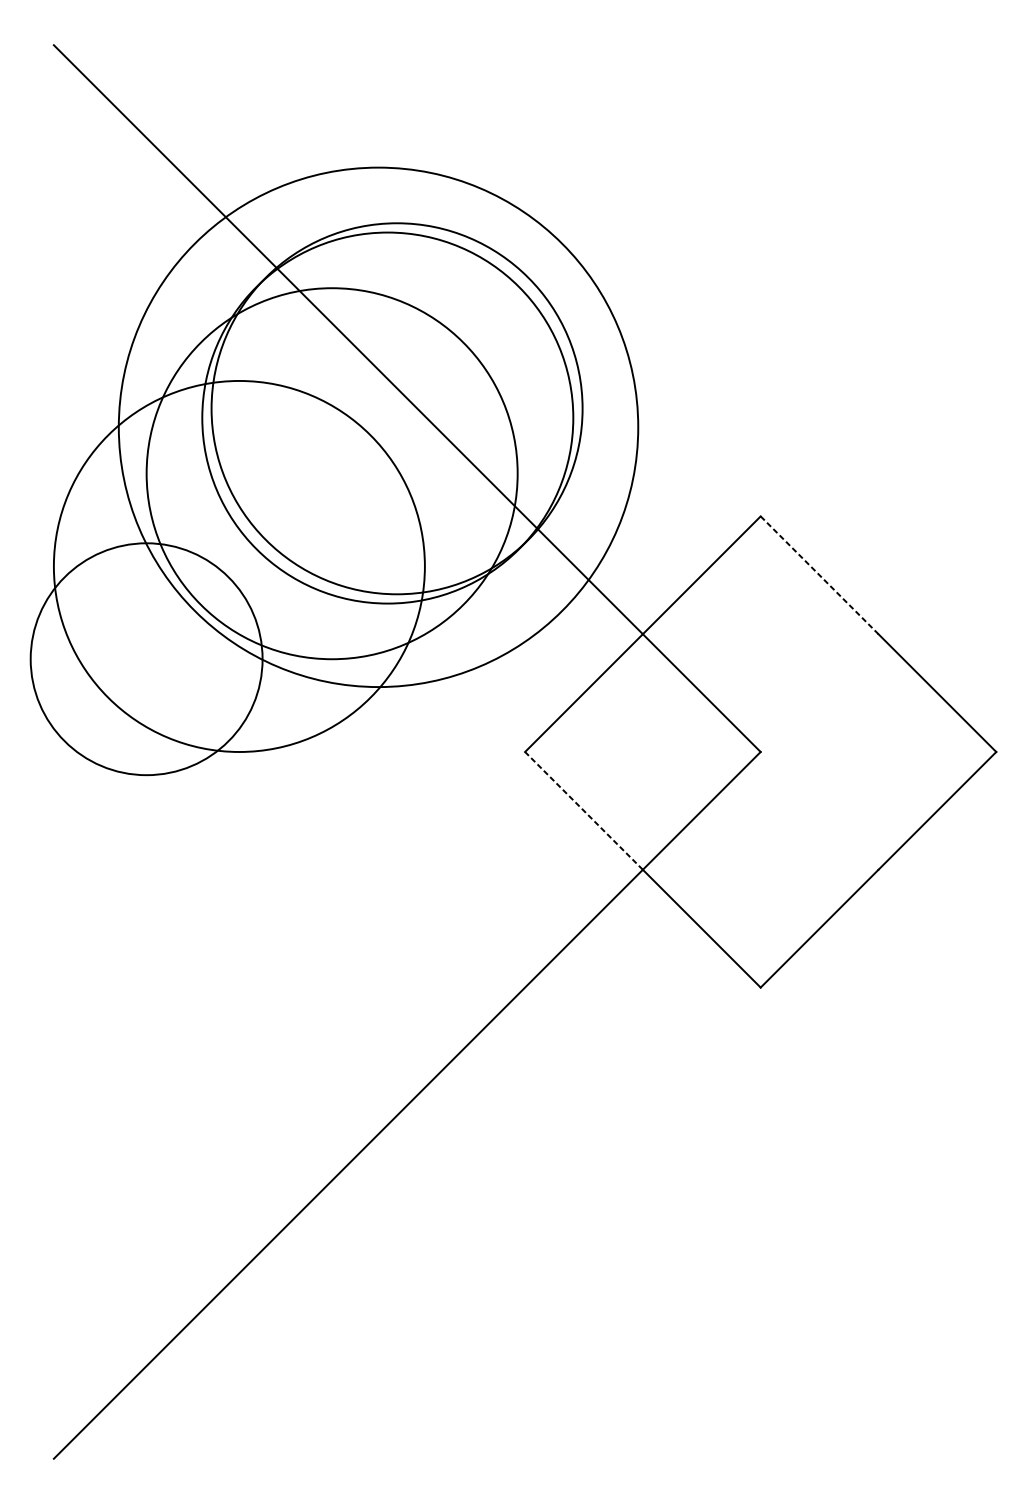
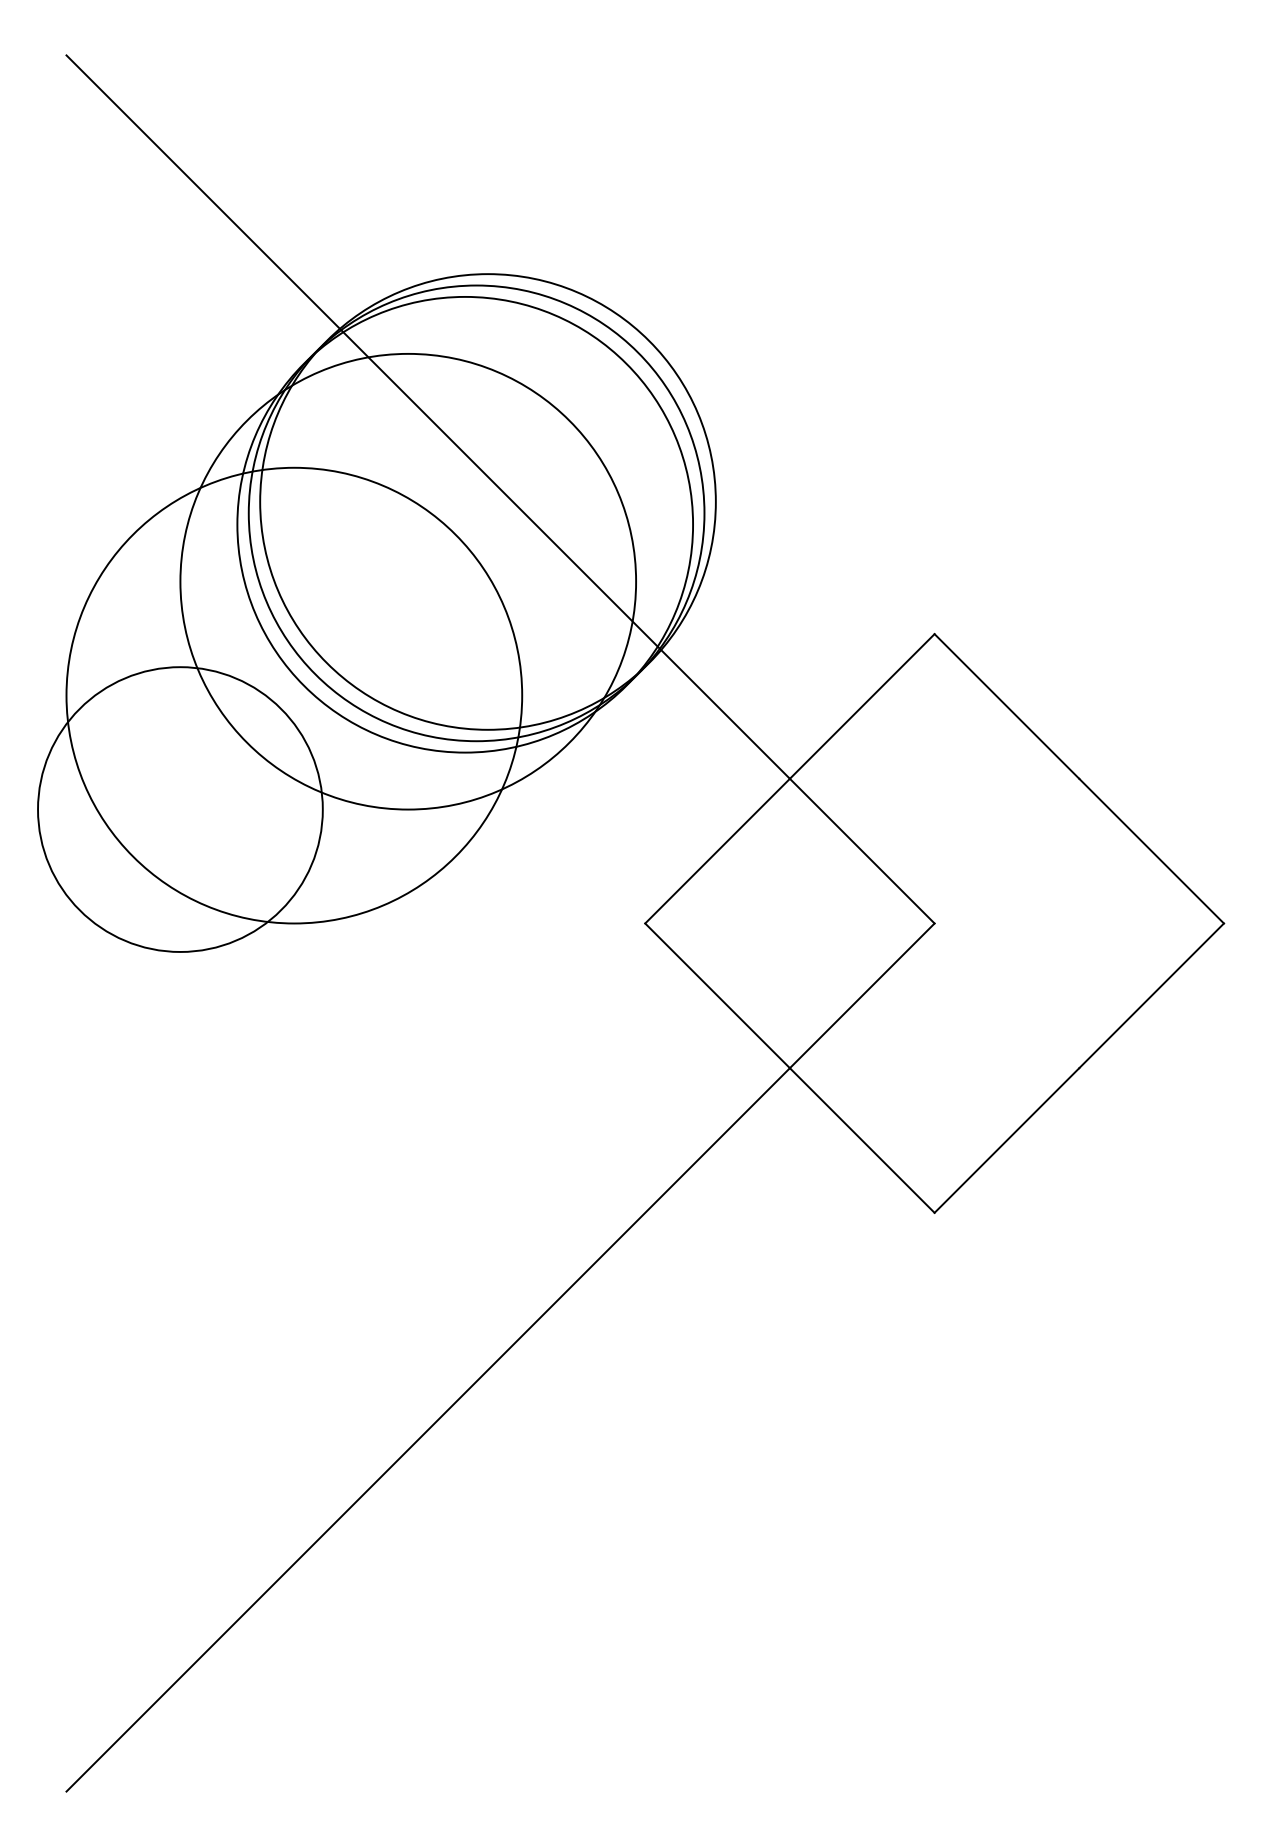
circle: (378, 427) -> (465, 524), size x0.71
line: (820, 575) -> (1007, 706), dashed -> solid
line: (583, 810) -> (717, 995), dashed -> solid

